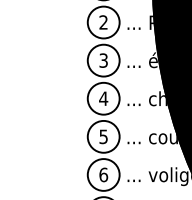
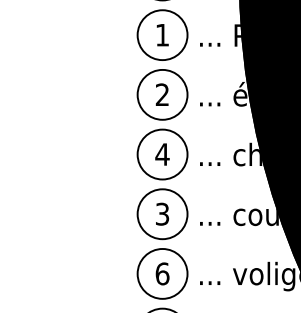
text: (103, 22) -> (162, 35), 2 -> 1
text: (103, 60) -> (162, 94), 3 -> 2
text: (103, 136) -> (162, 213), 5 -> 3

